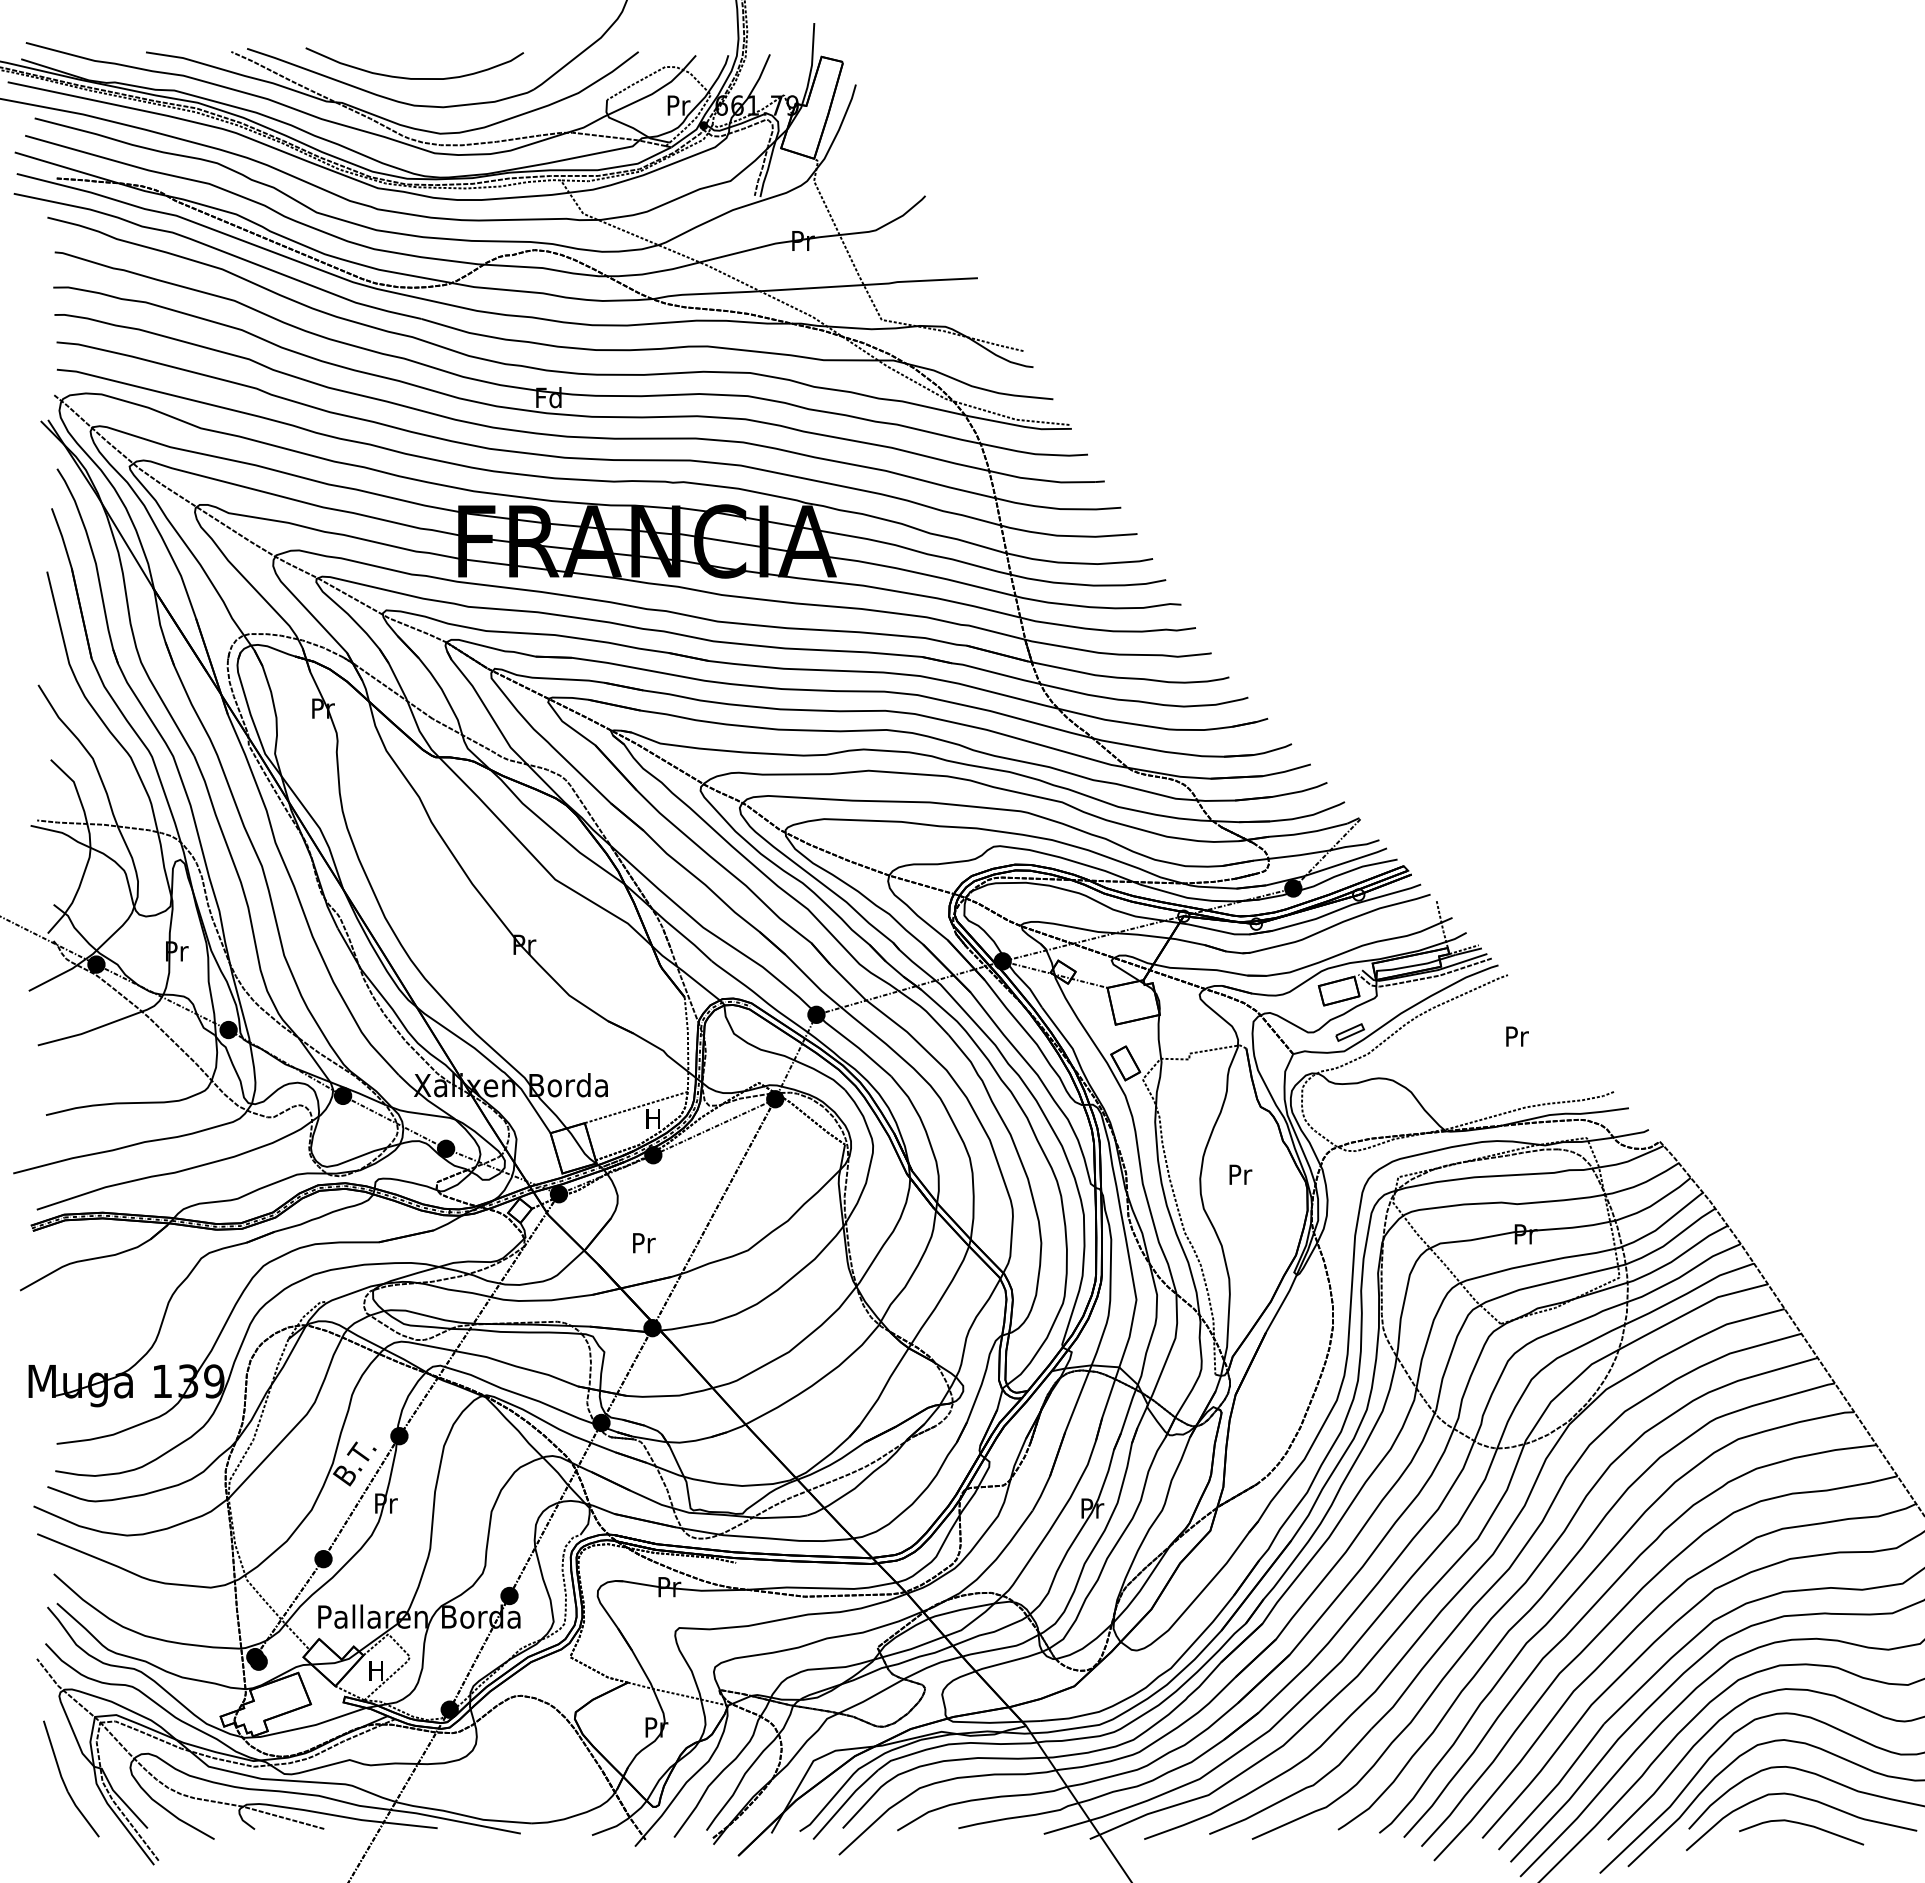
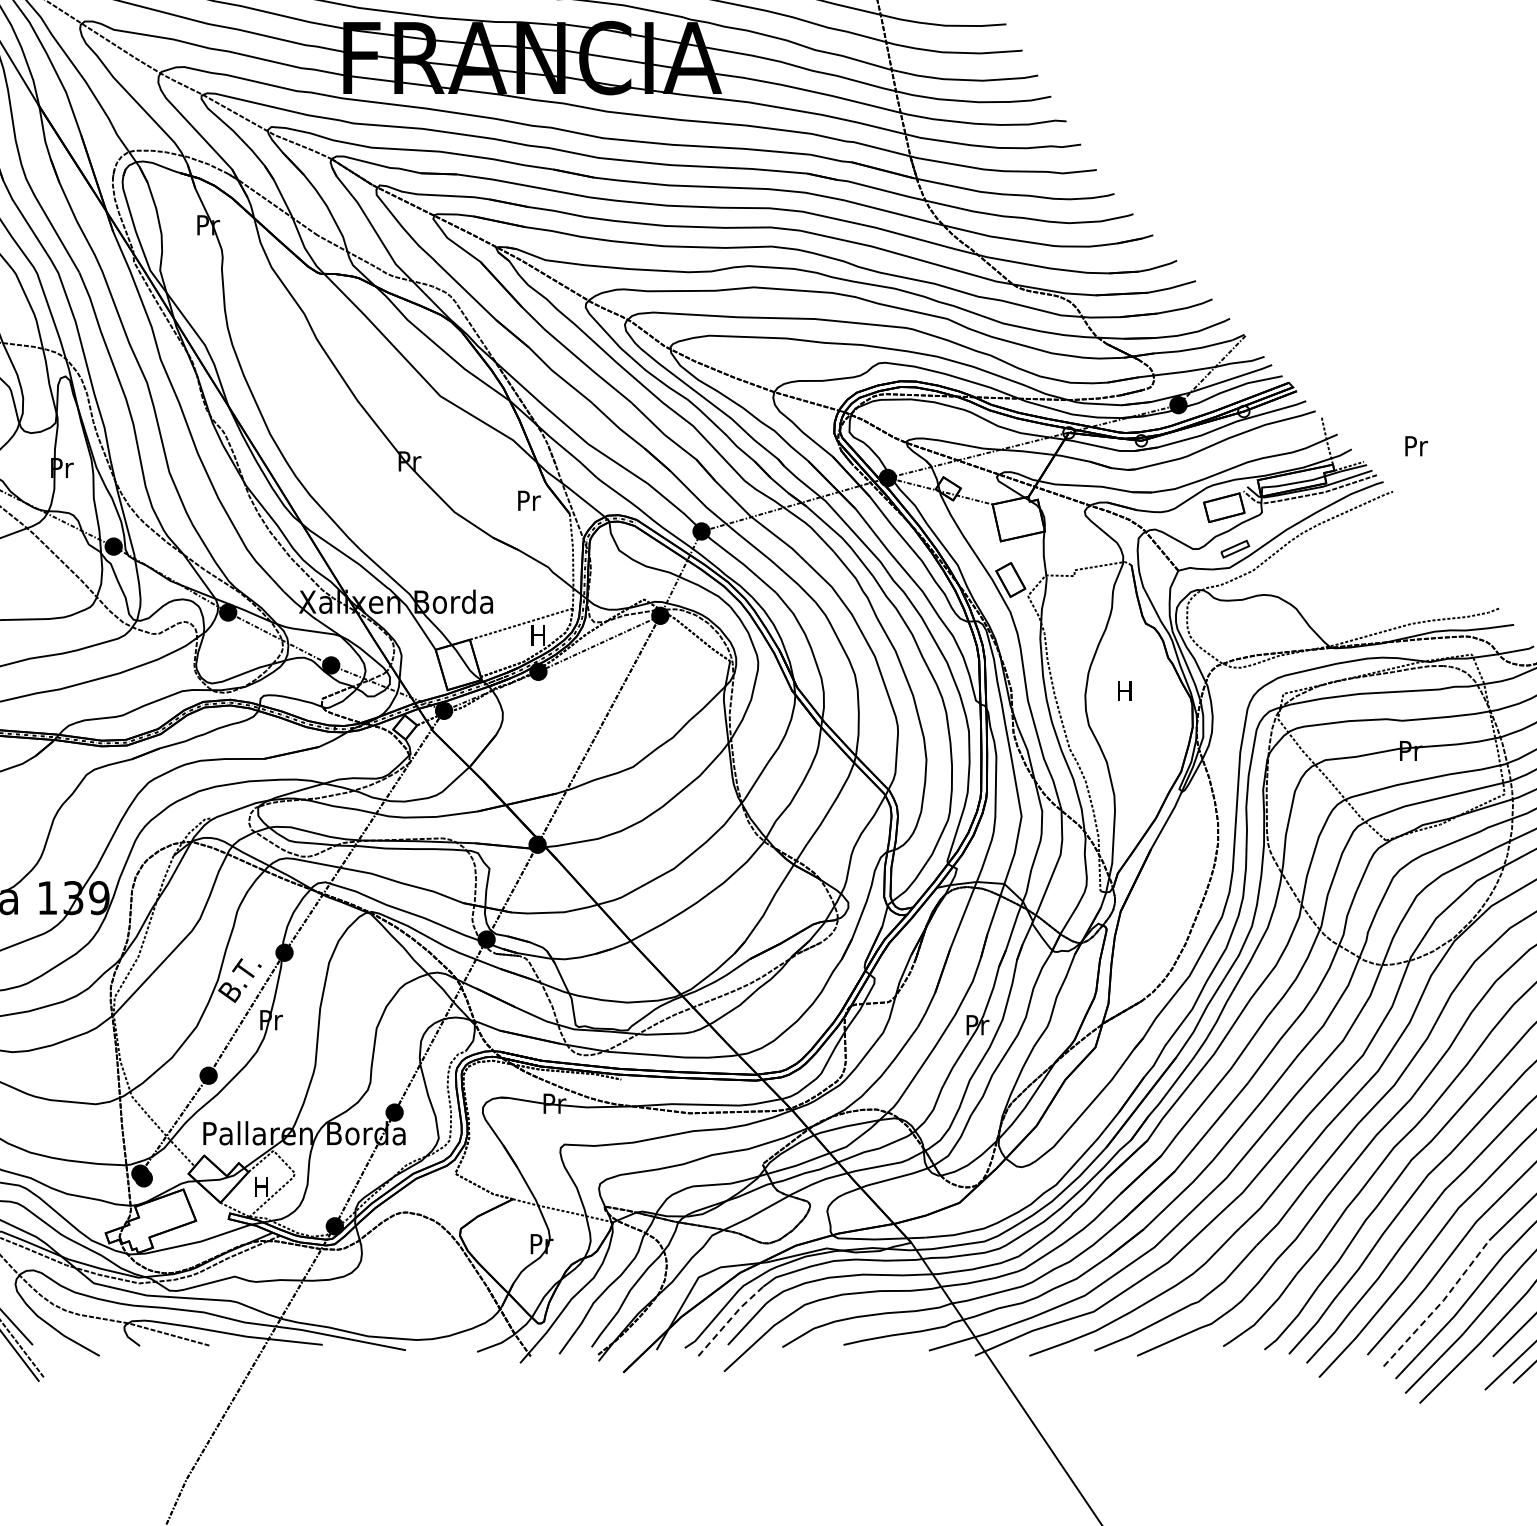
text: (1517, 1036) -> (1416, 446), moved
text: (1240, 1174) -> (1125, 691), Pr -> H
text: (644, 1243) -> (529, 501), moved
line: (1554, 1788) -> (1439, 1305), solid -> dashed
line: (845, 1802) -> (730, 1319), solid -> dashed

